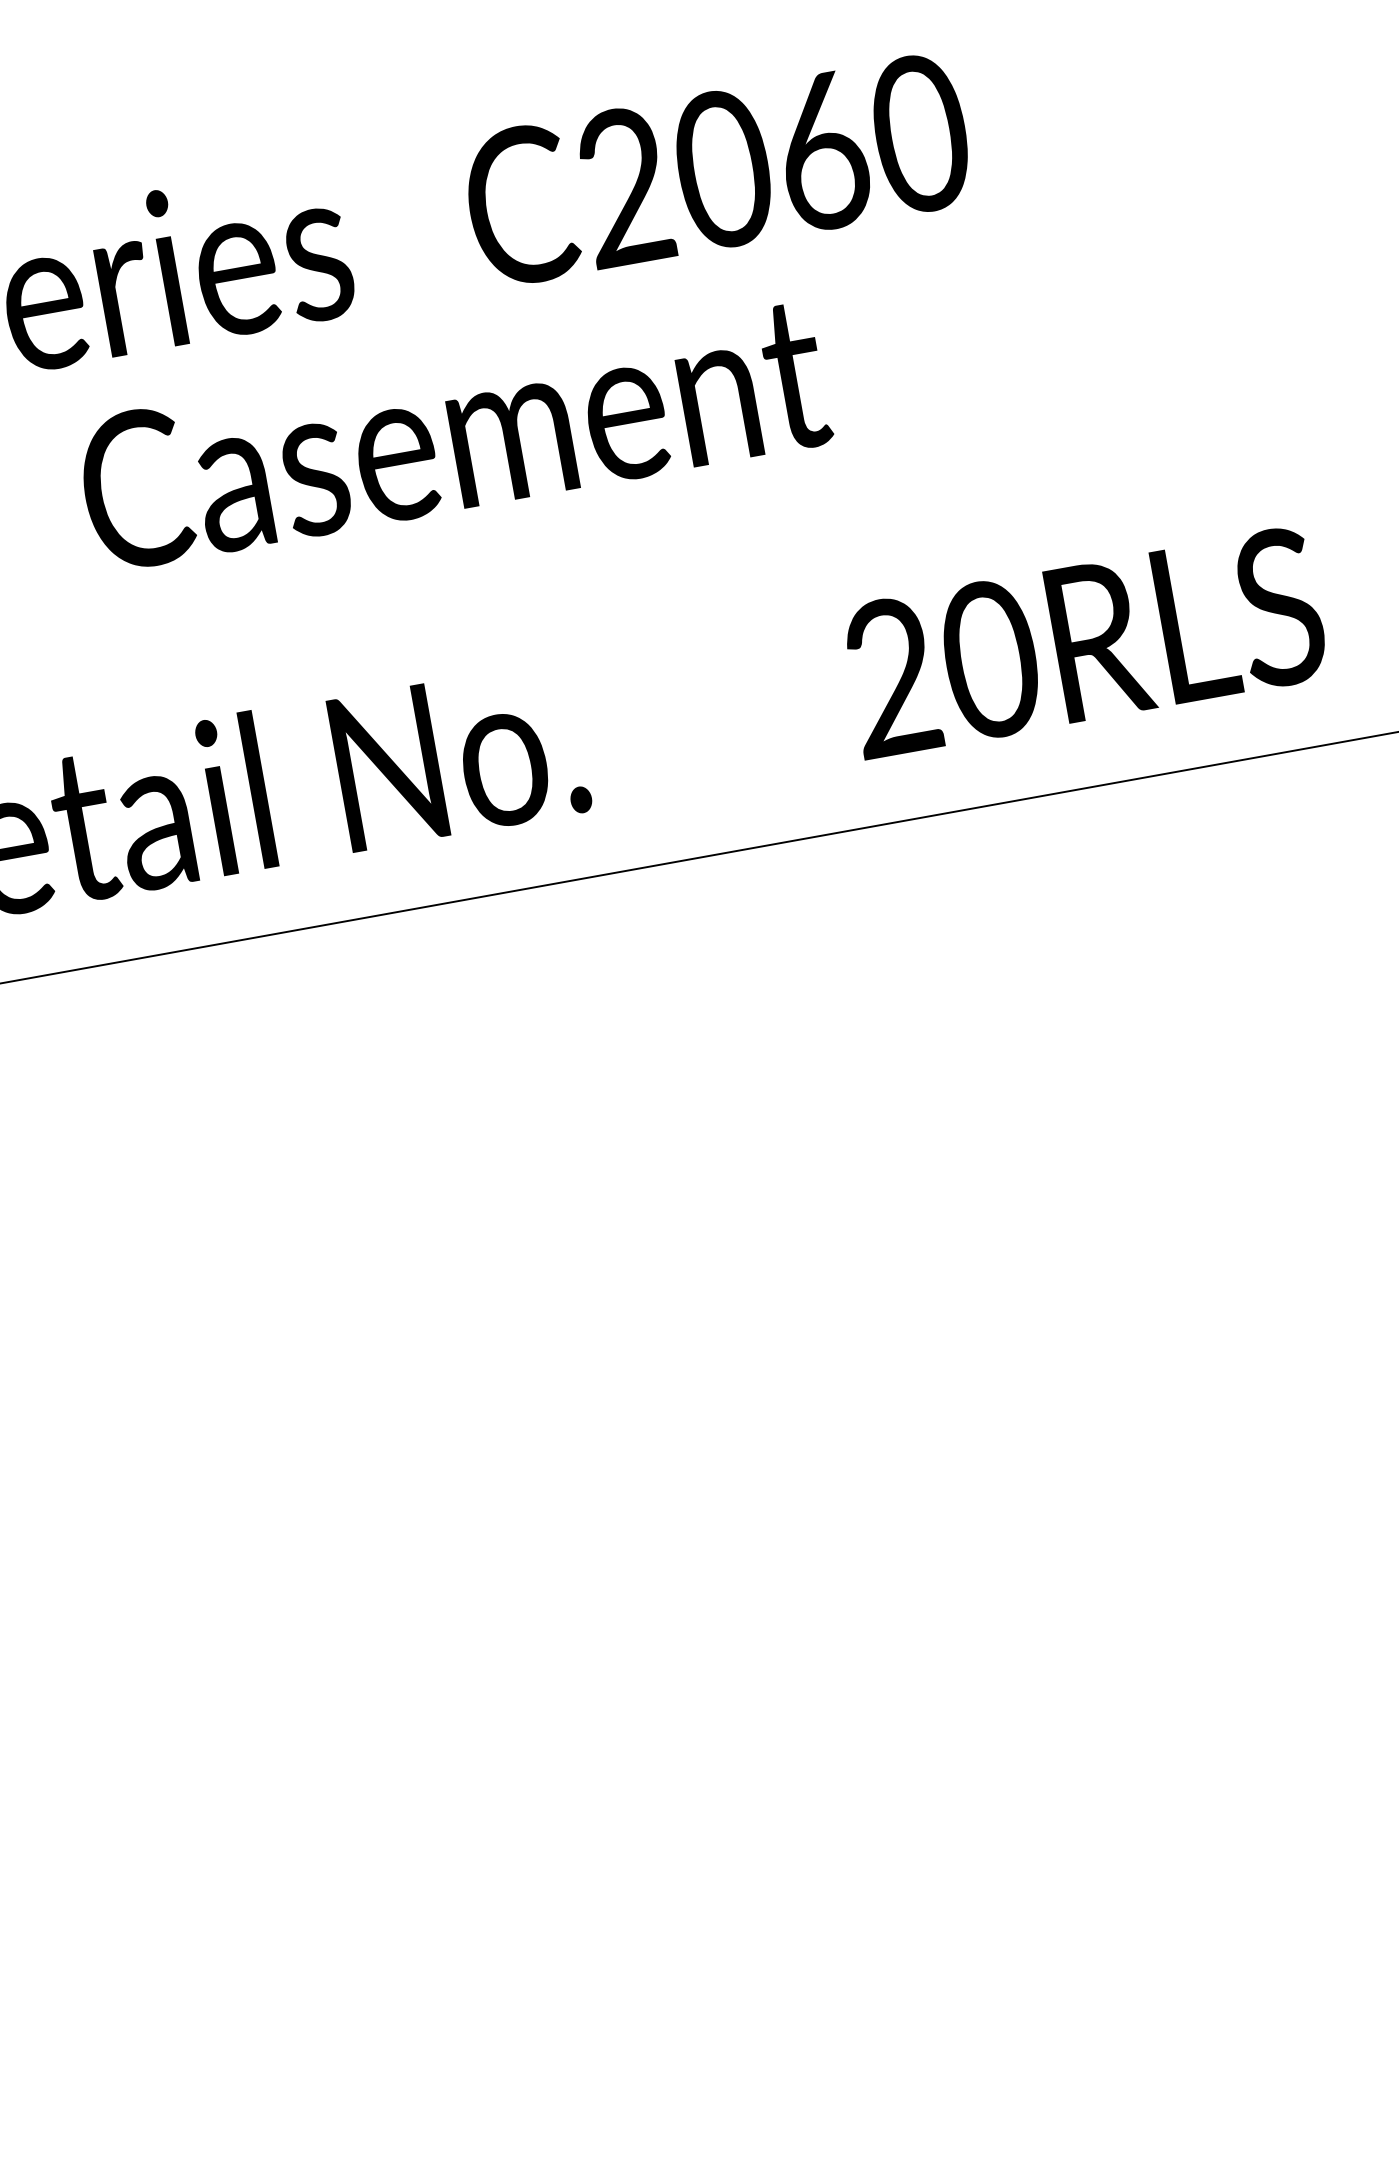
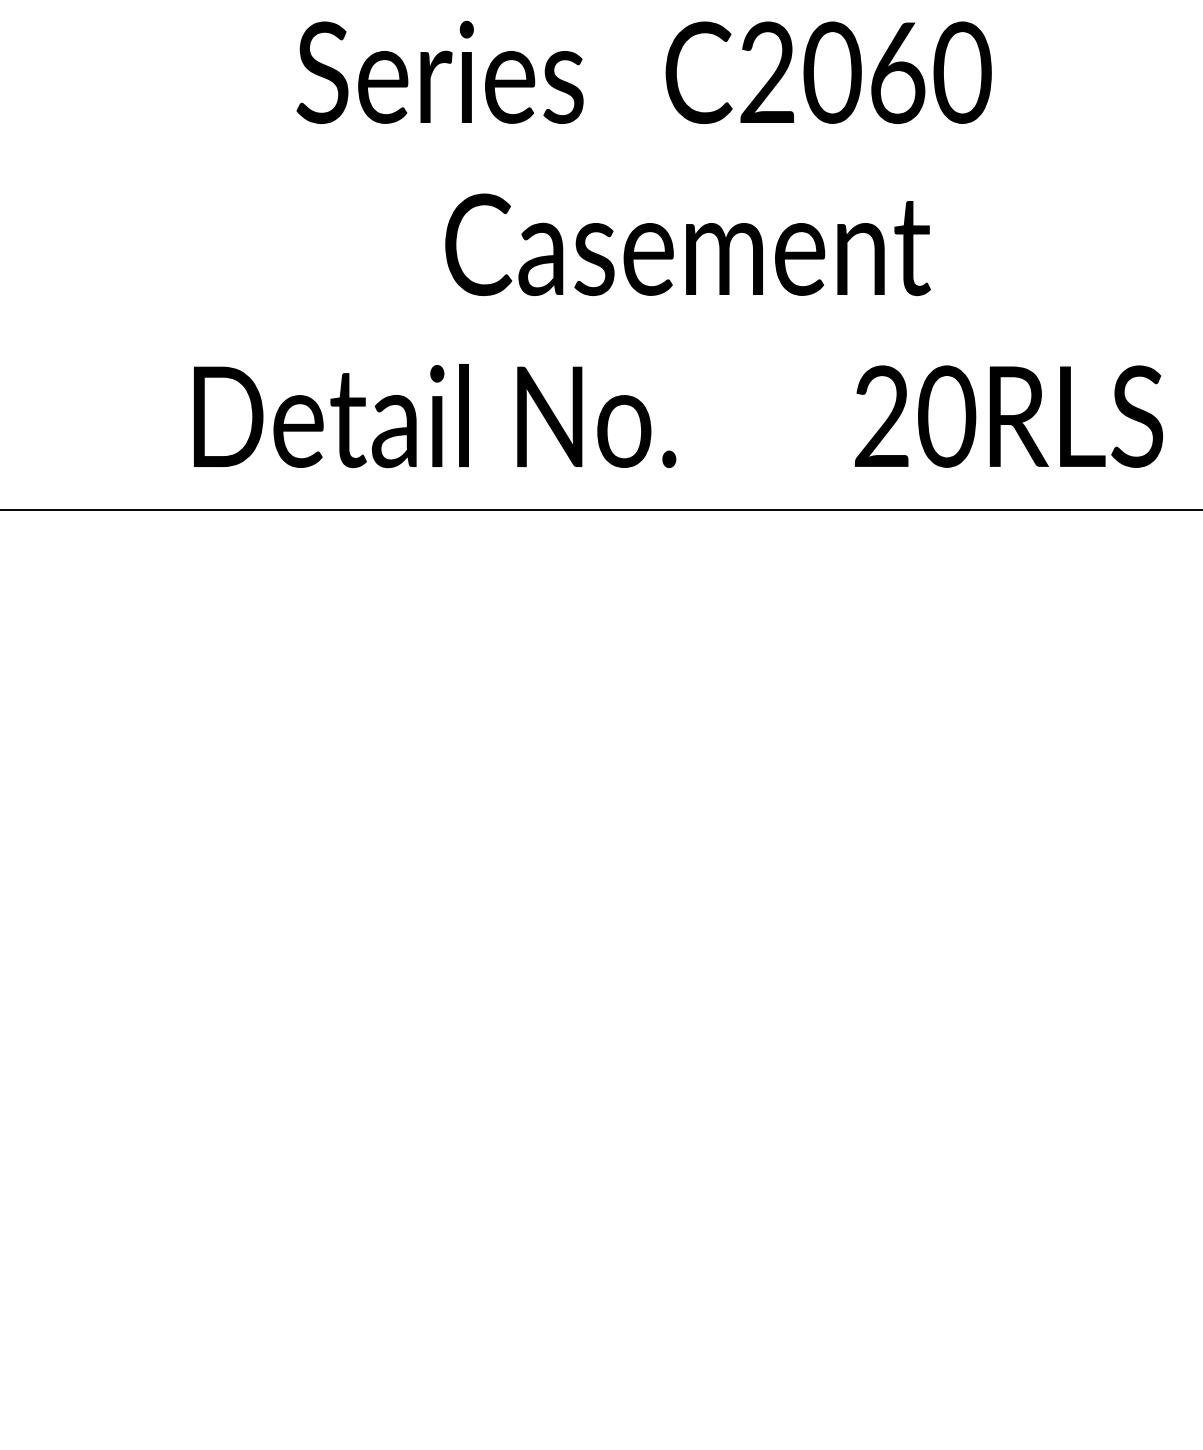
text: (452, 431) -> (687, 244), moved

